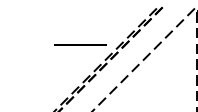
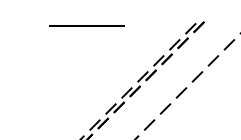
line: (80, 44) -> (86, 24), moved

